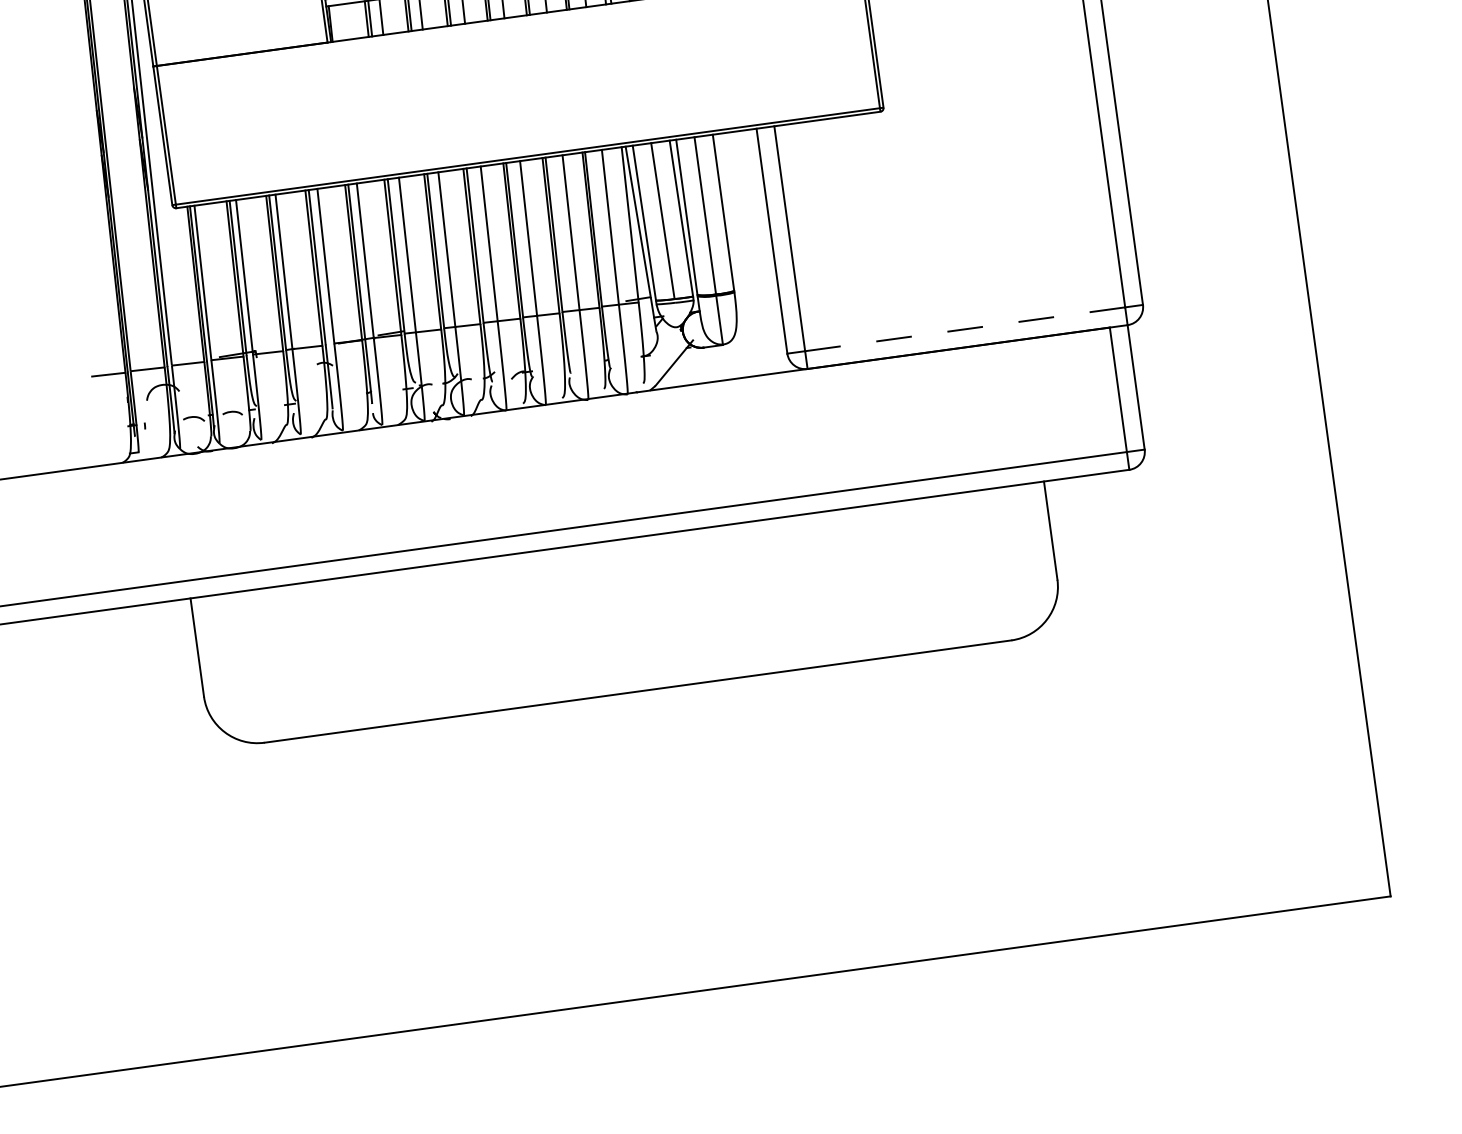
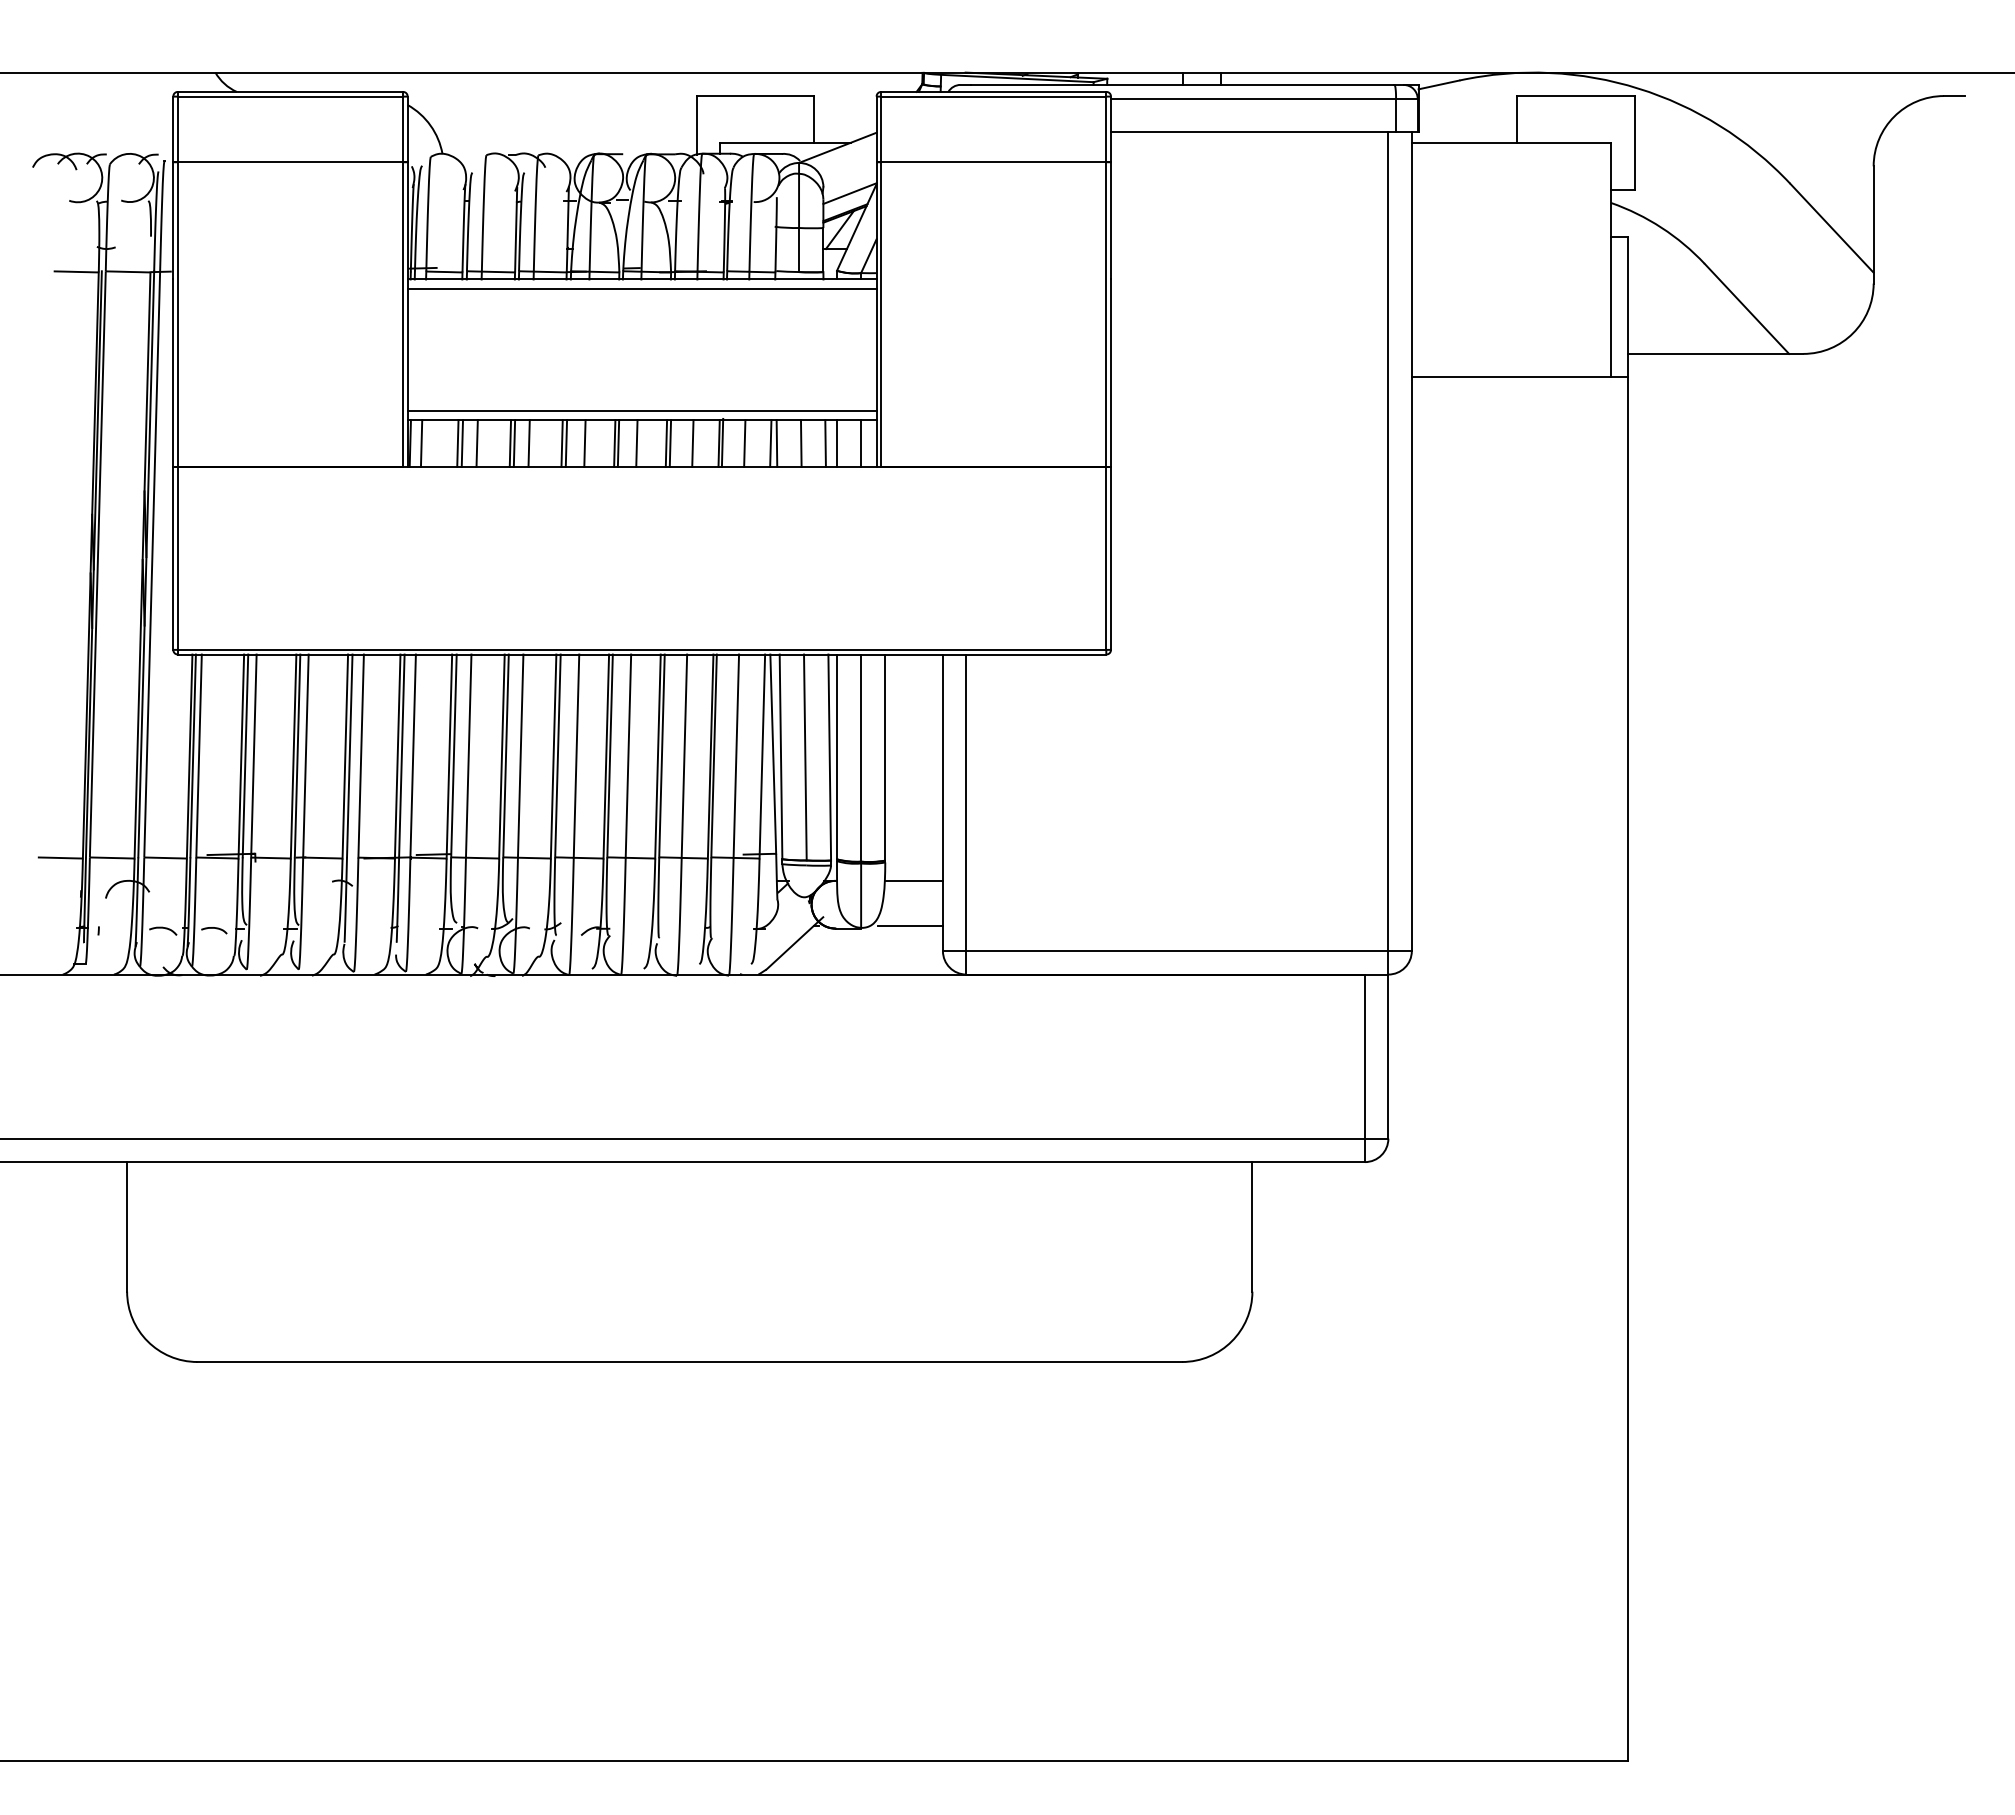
line: (339, 22) -> (421, 443), added
line: (757, 303) -> (913, 880), added
line: (965, 329) -> (1177, 951), dashed -> solid
line: (760, 338) -> (910, 926), added

